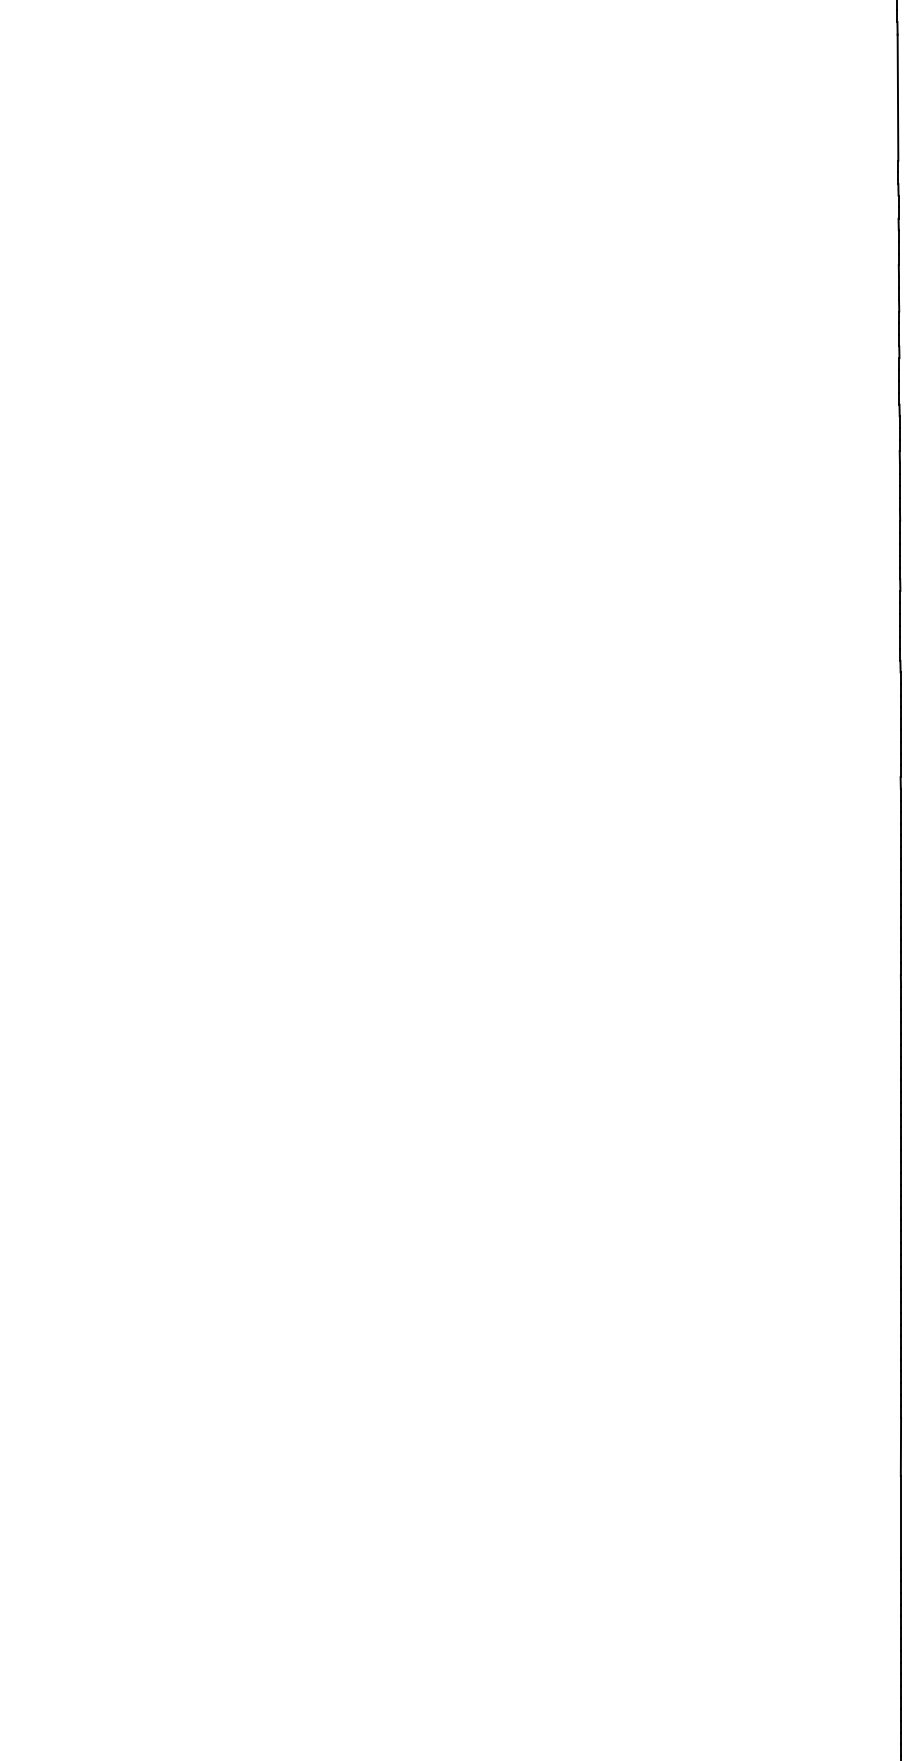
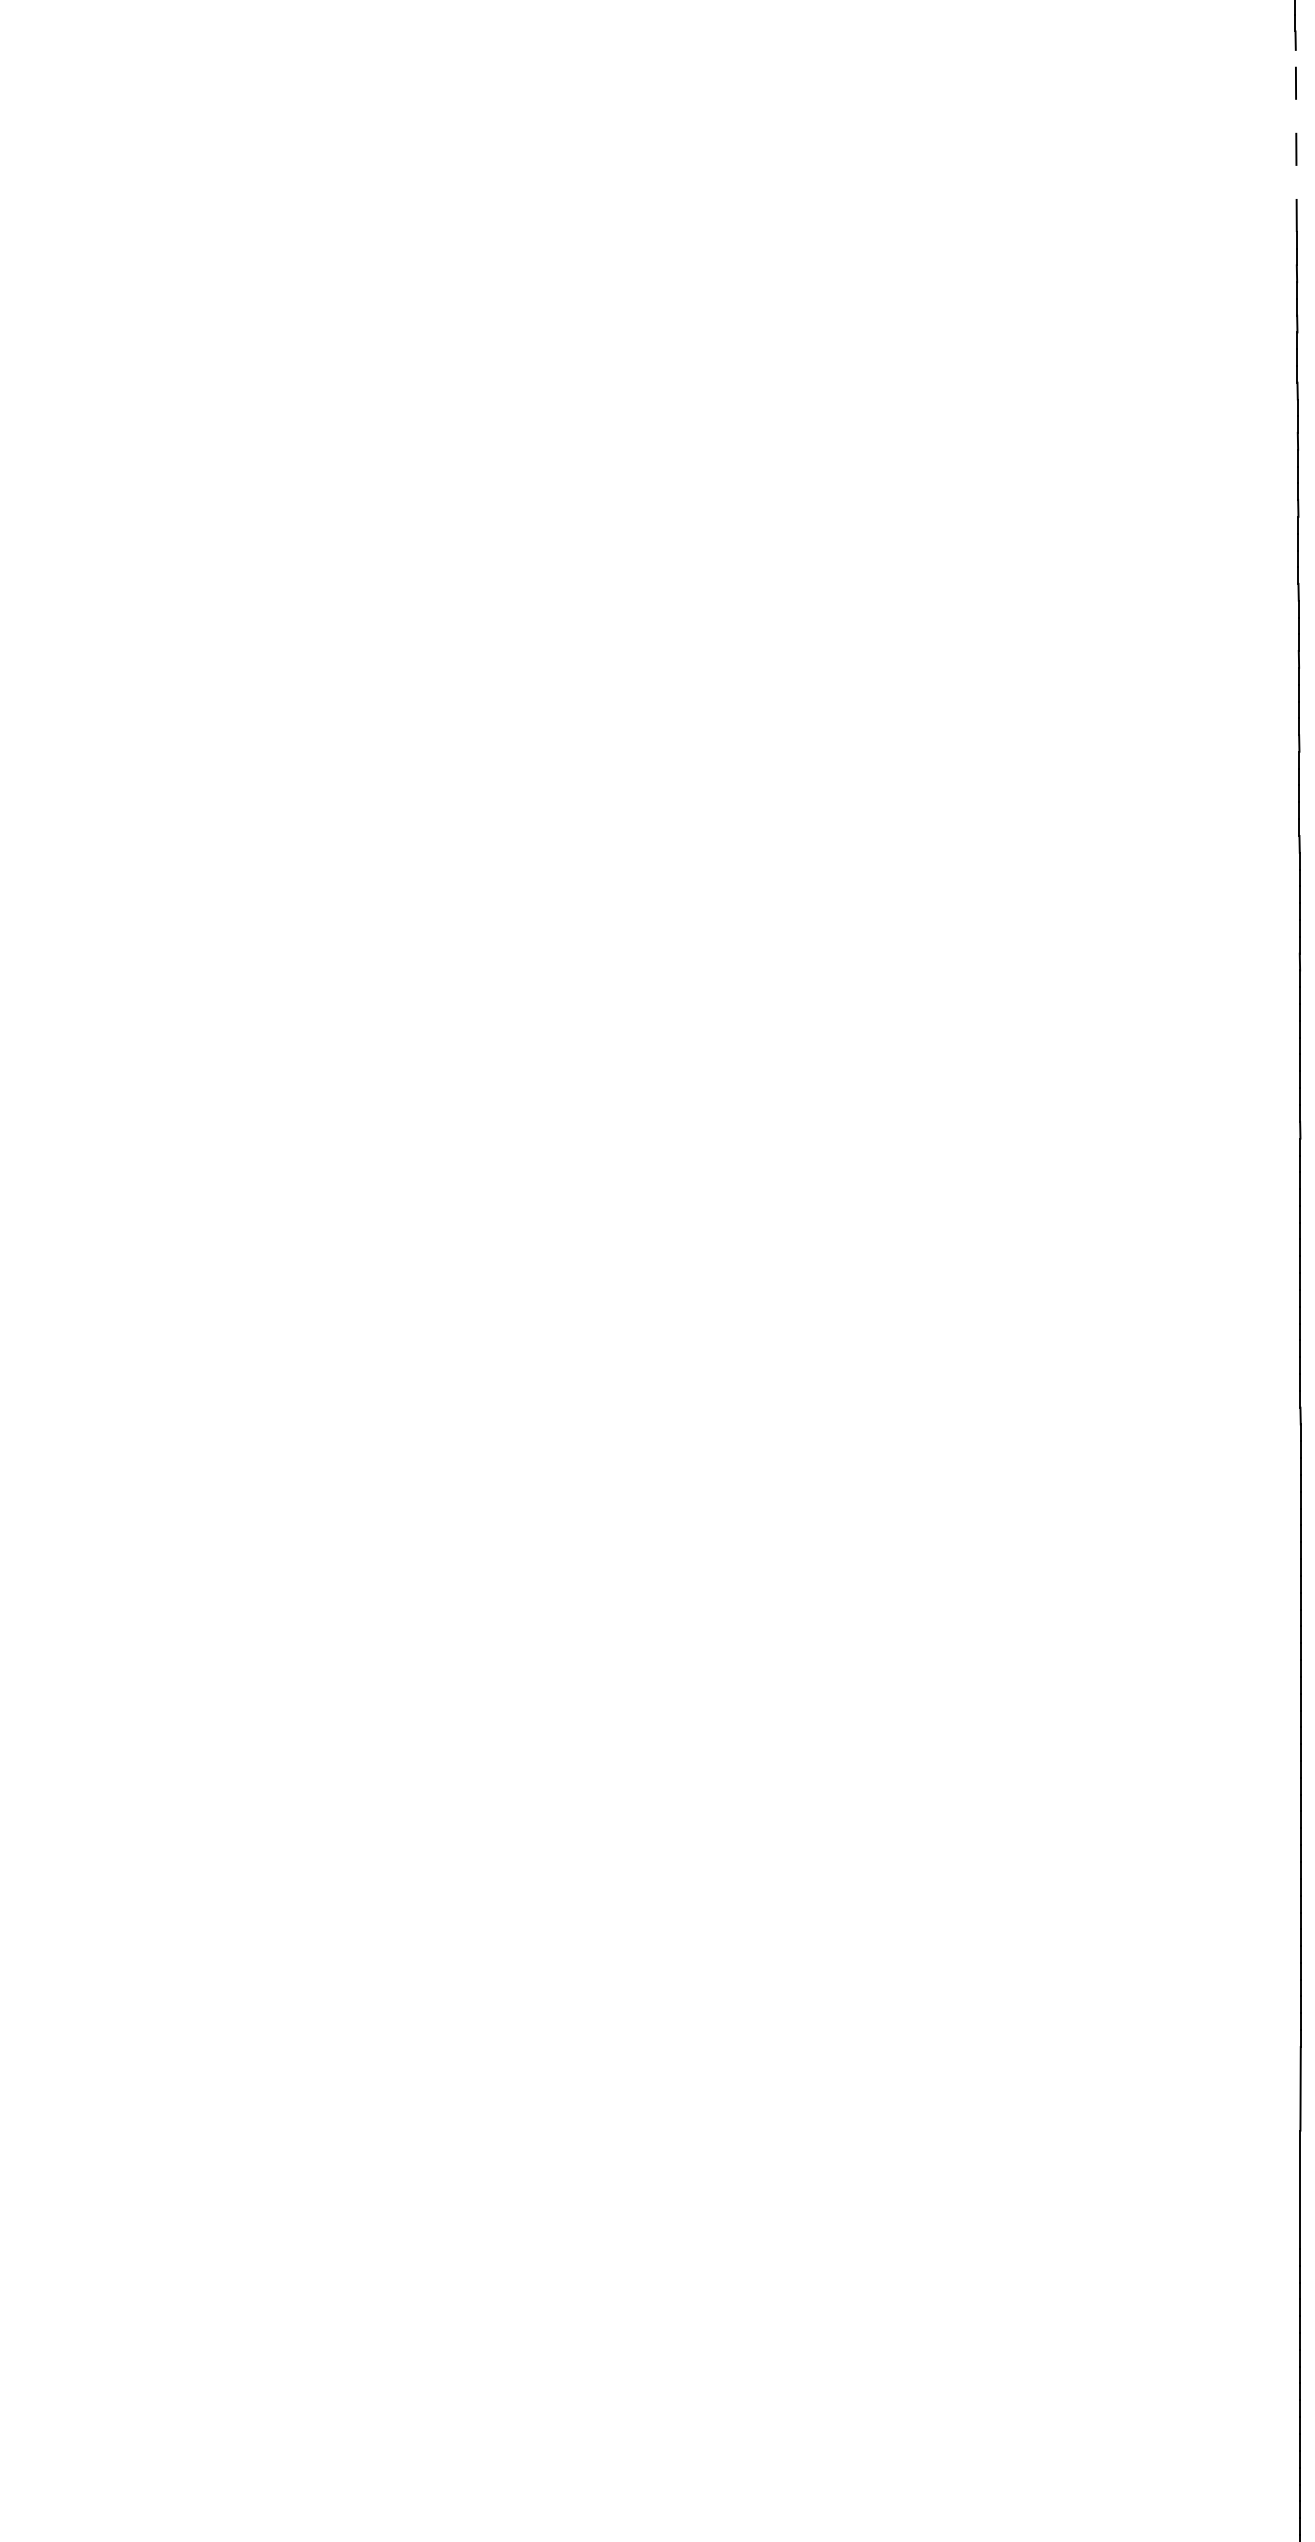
line: (897, 97) -> (1295, 140), solid -> dashed

